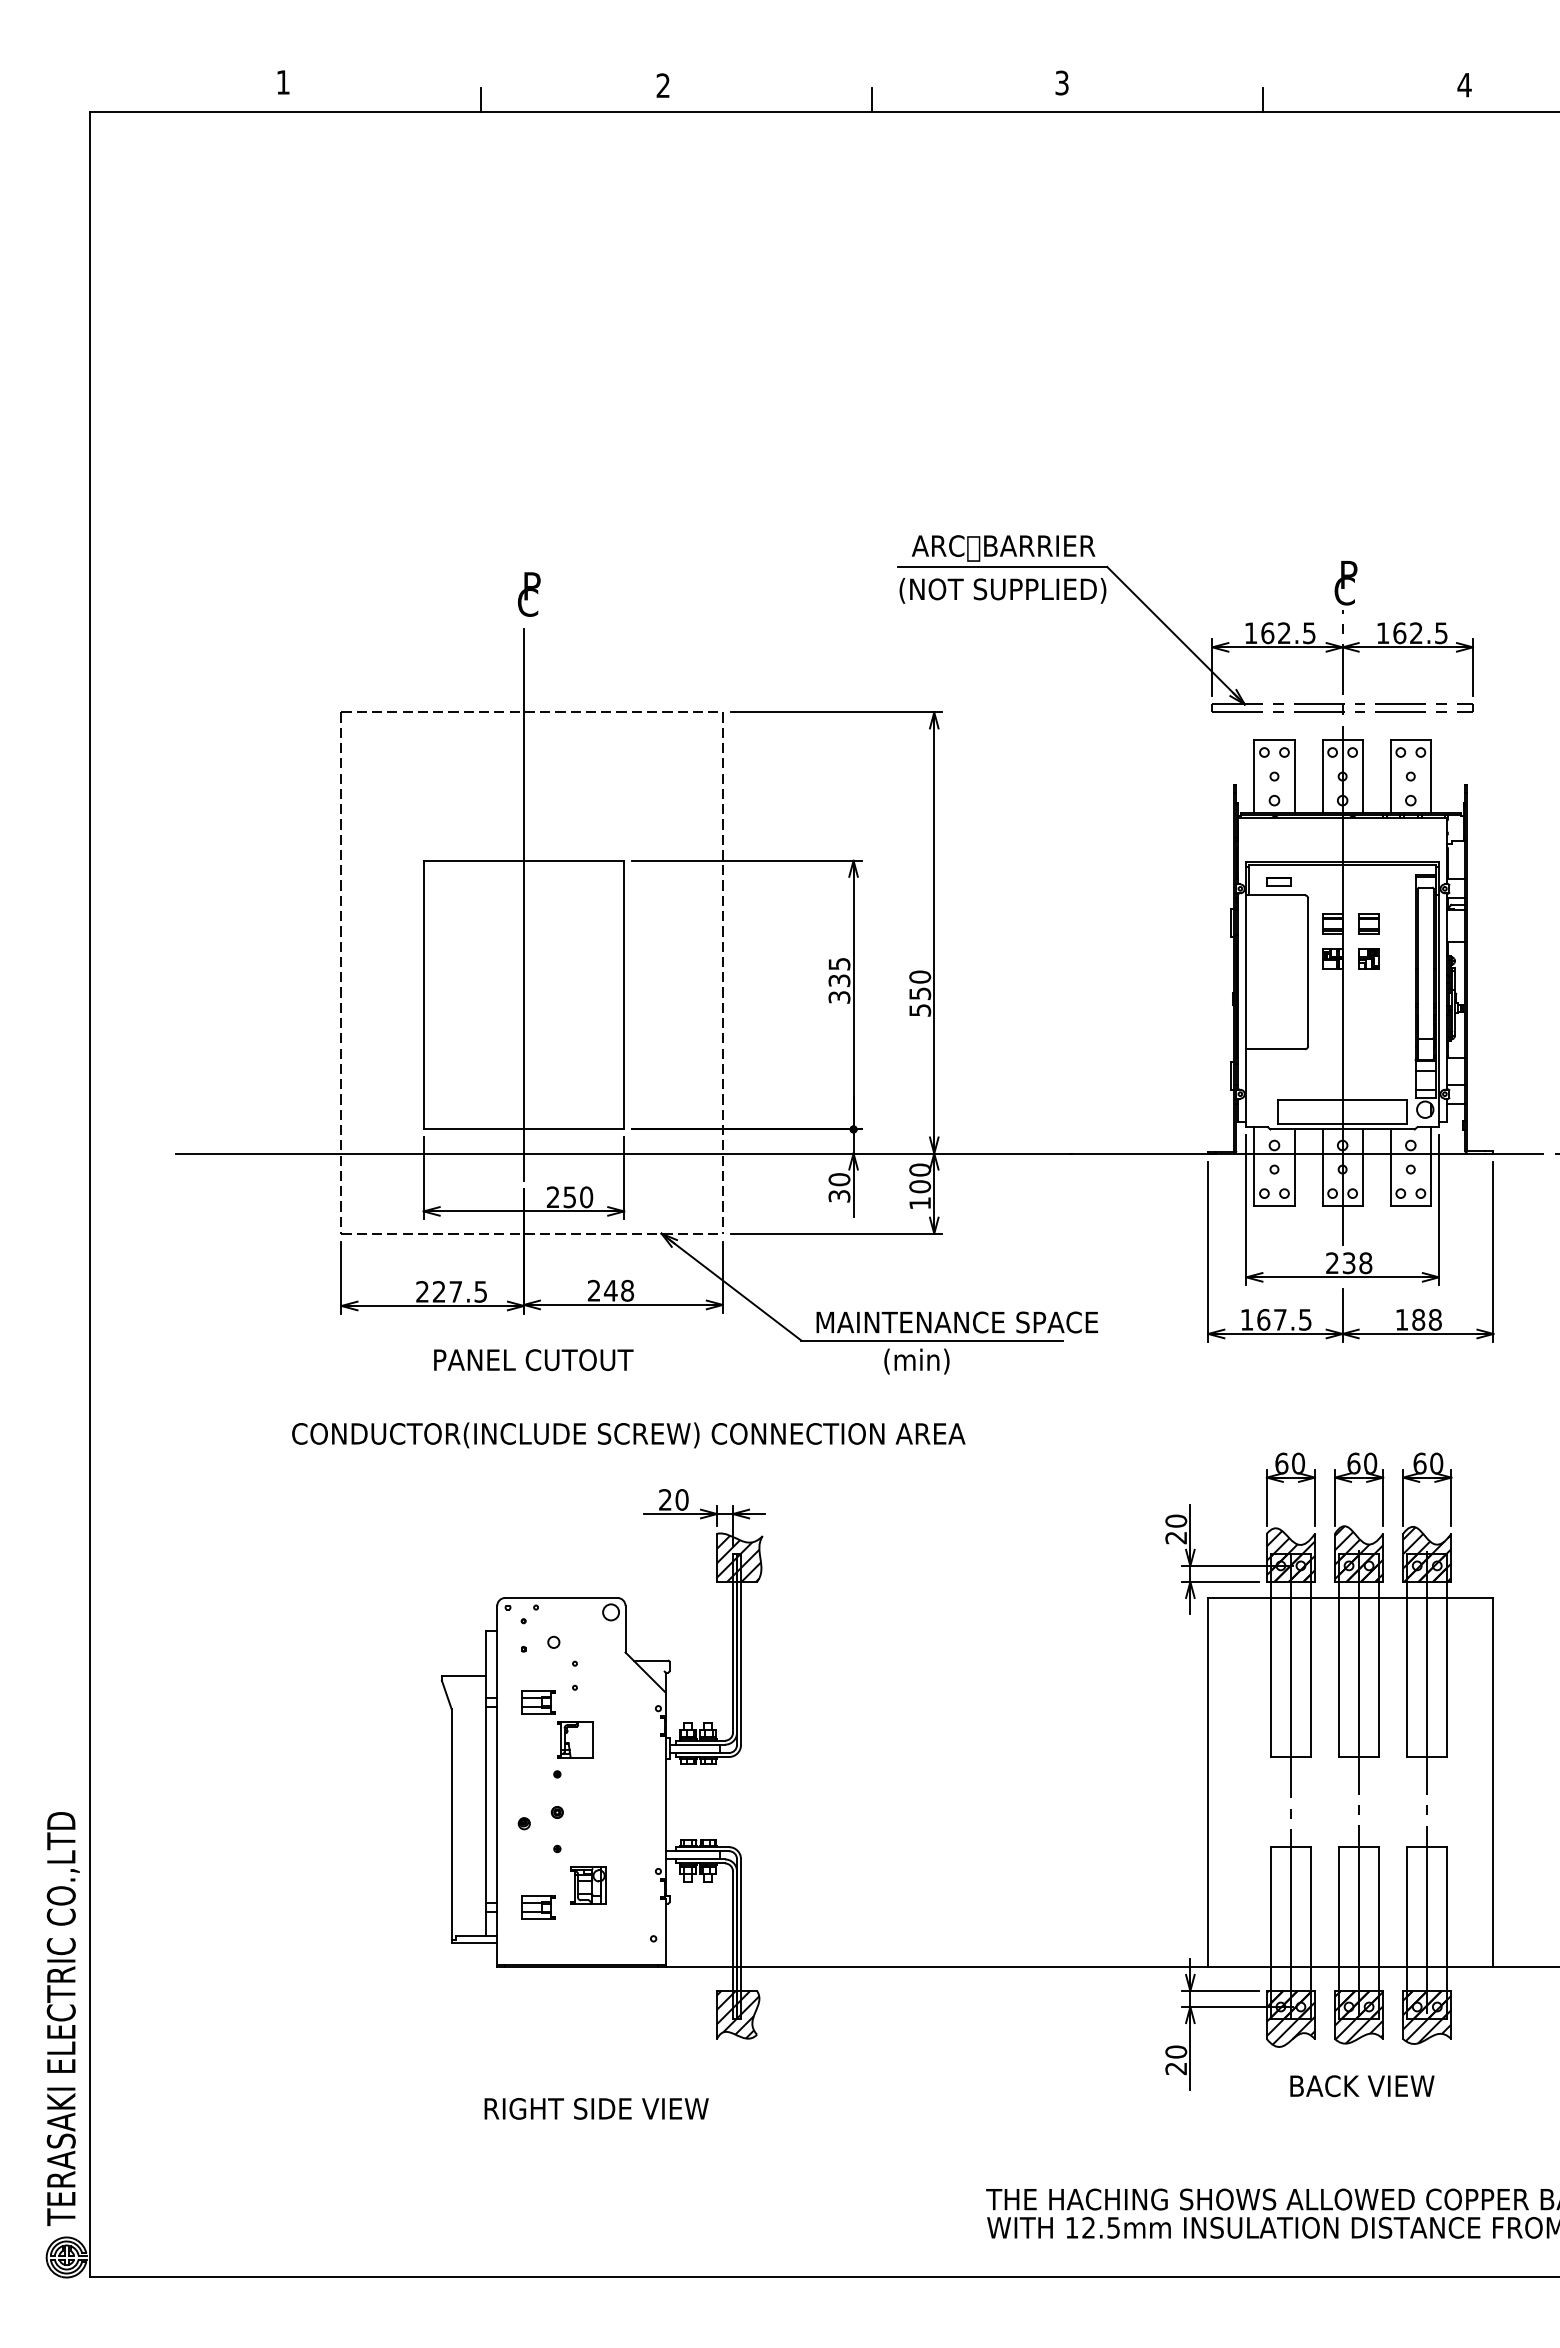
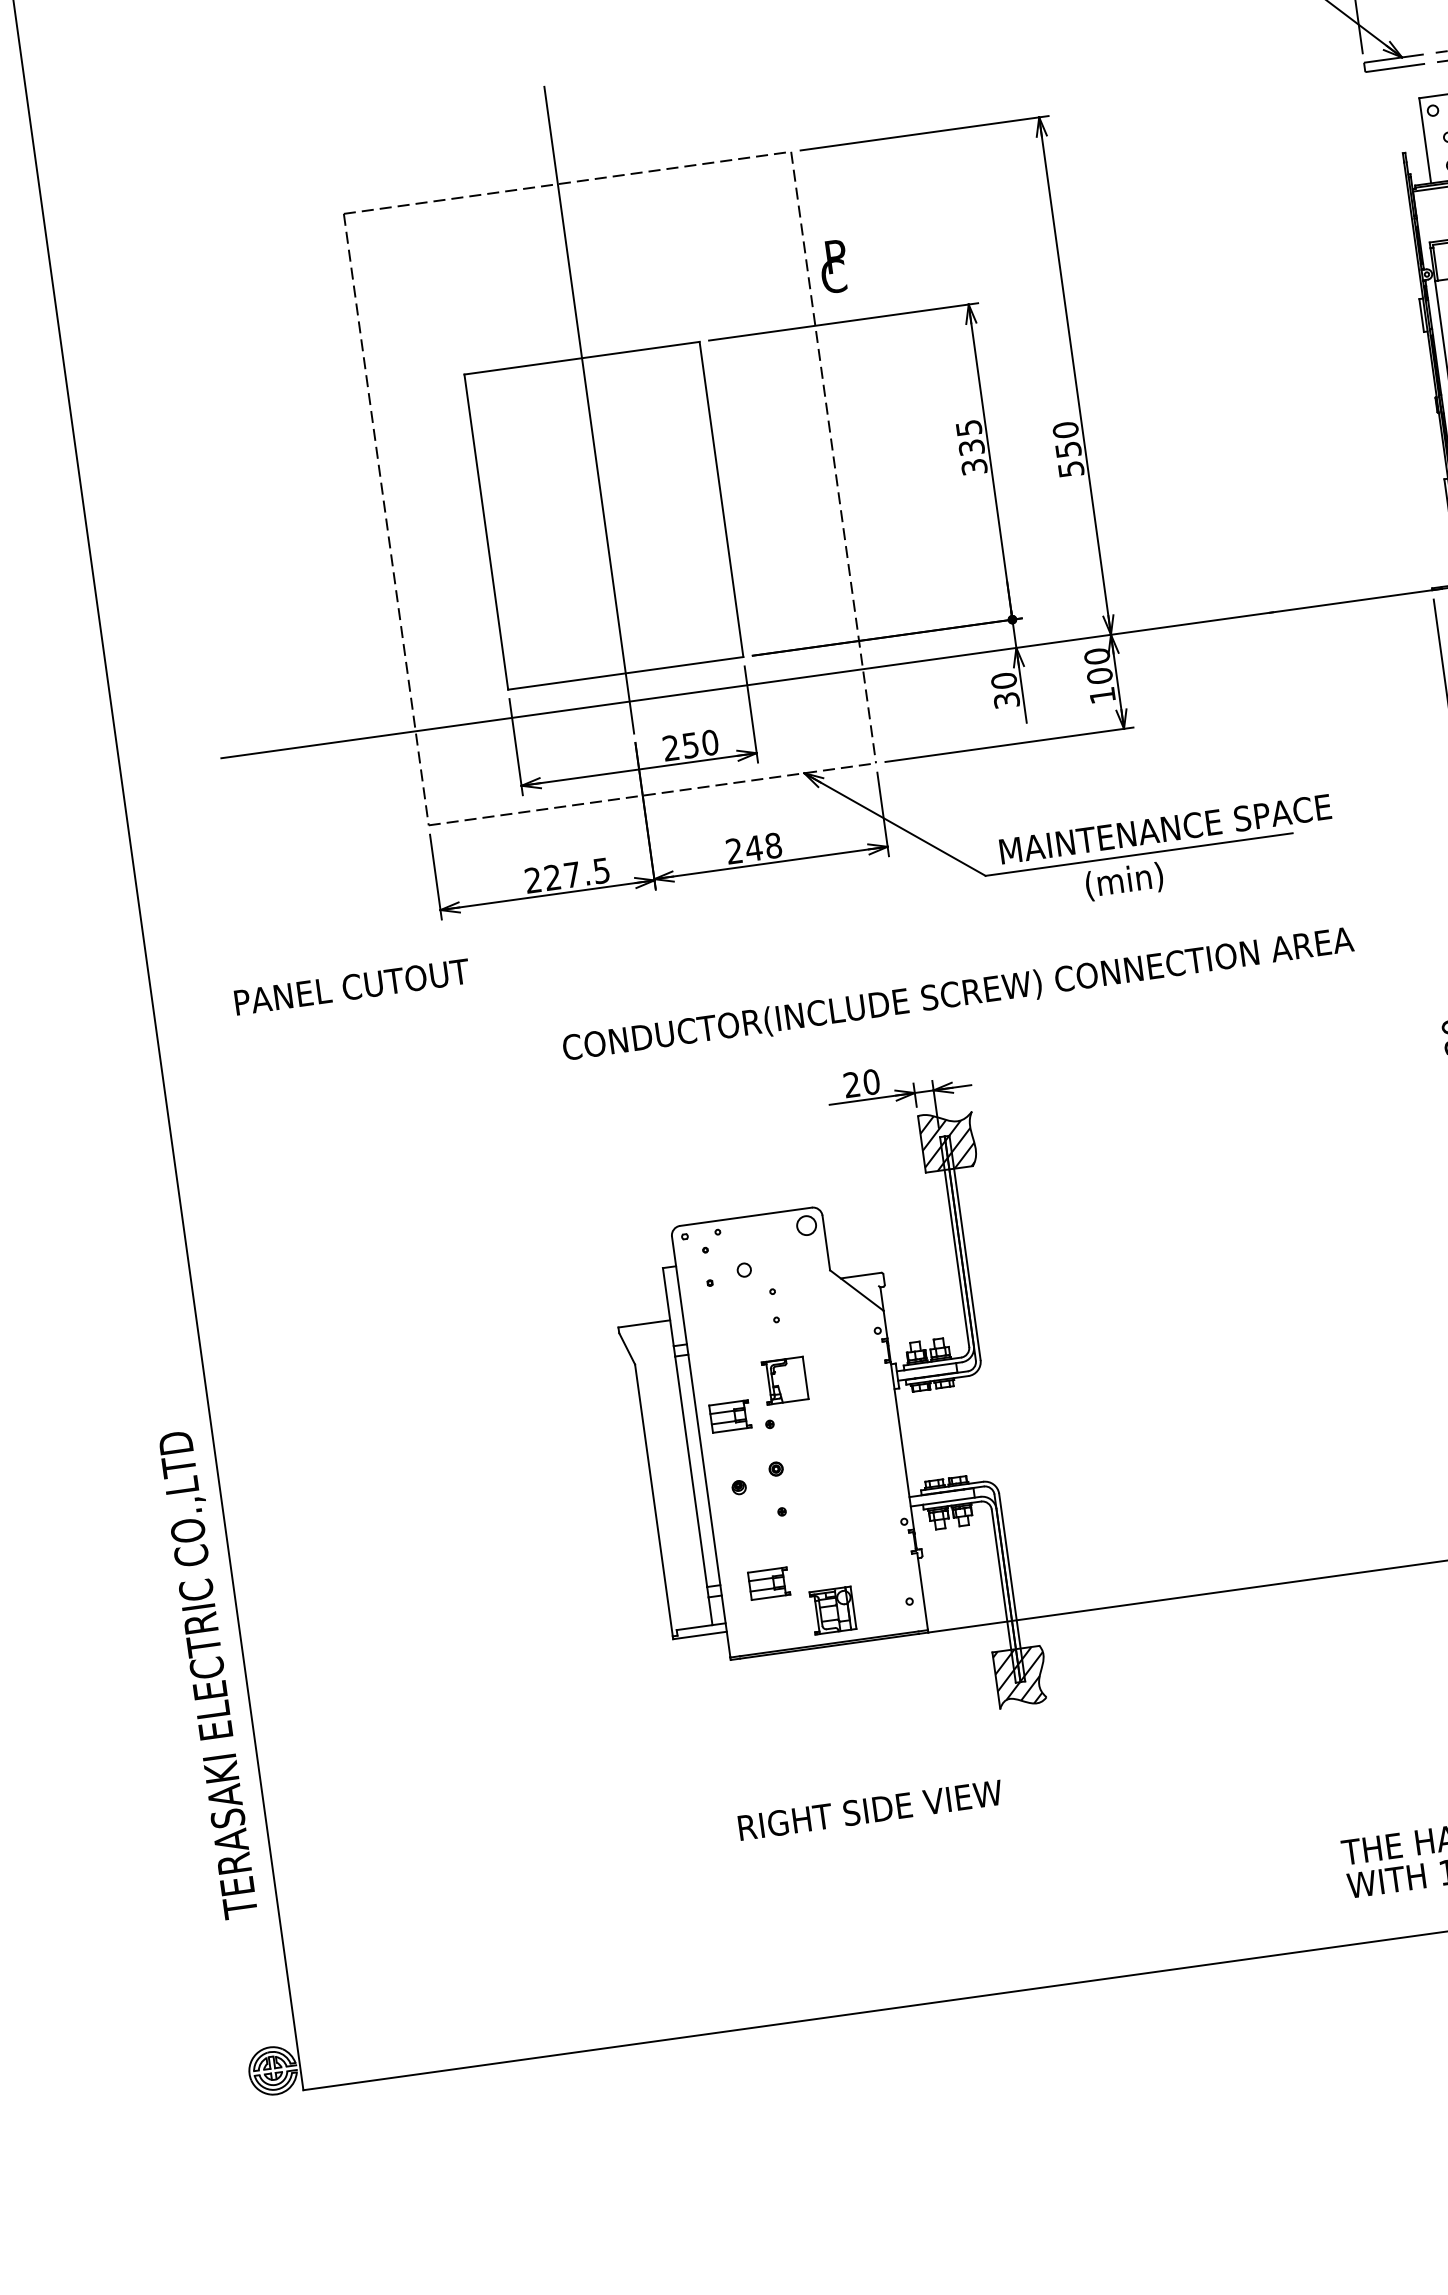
text: (529, 594) -> (834, 266), moved
text: (533, 1360) -> (352, 987), moved
text: (628, 1435) -> (958, 995), moved
part: (538, 1702) -> (730, 1416), moved
part: (588, 1885) -> (833, 1610), moved
text: (62, 2018) -> (209, 1674), moved

